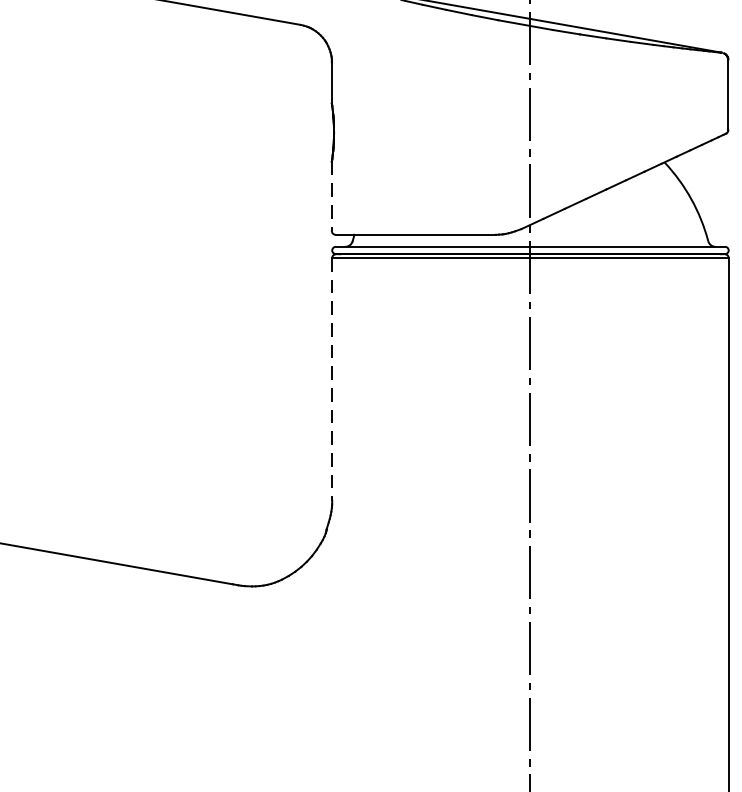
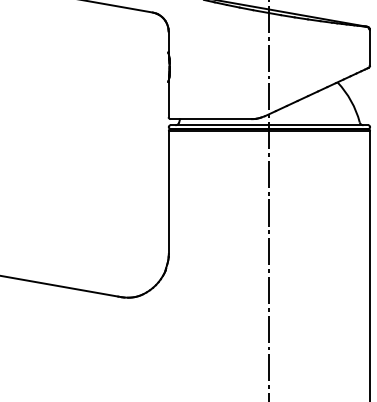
line: (331, 196) -> (168, 99), dashed -> solid
line: (331, 379) -> (168, 192), dashed -> solid

